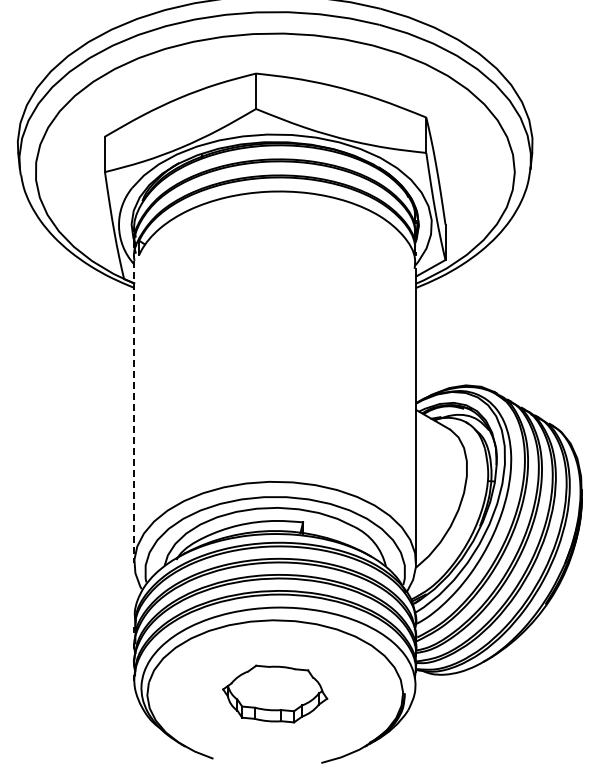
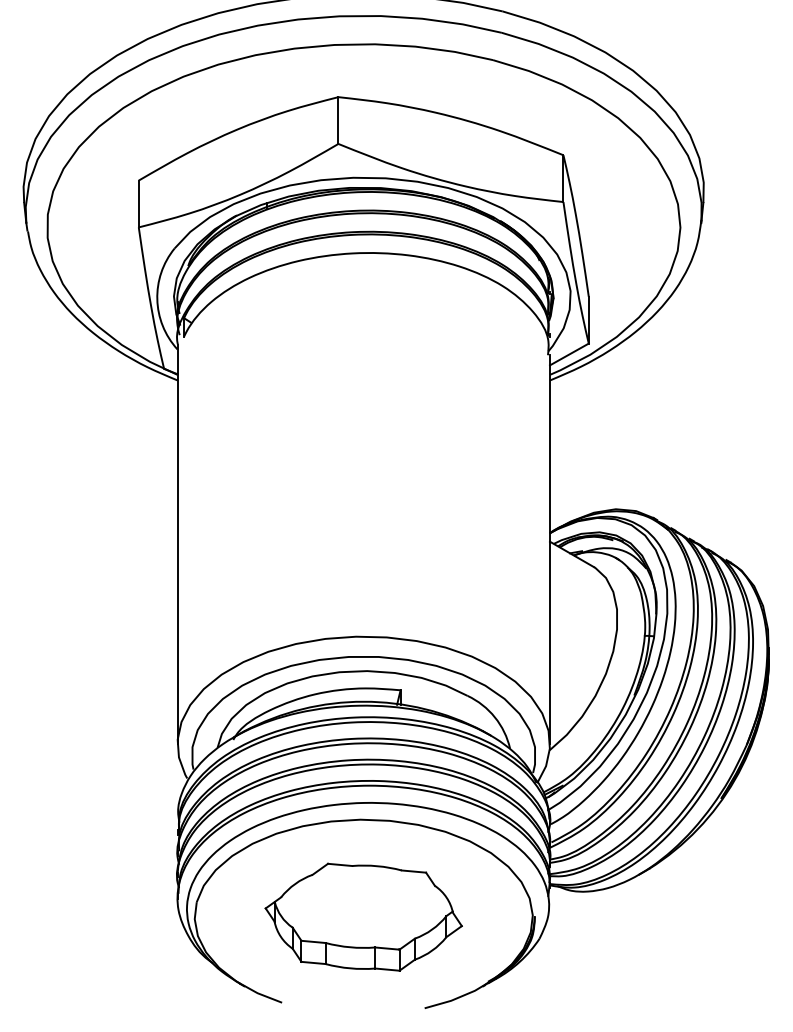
line: (134, 412) -> (177, 545), dashed -> solid
part: (274, 693) -> (362, 916), size x1.43

